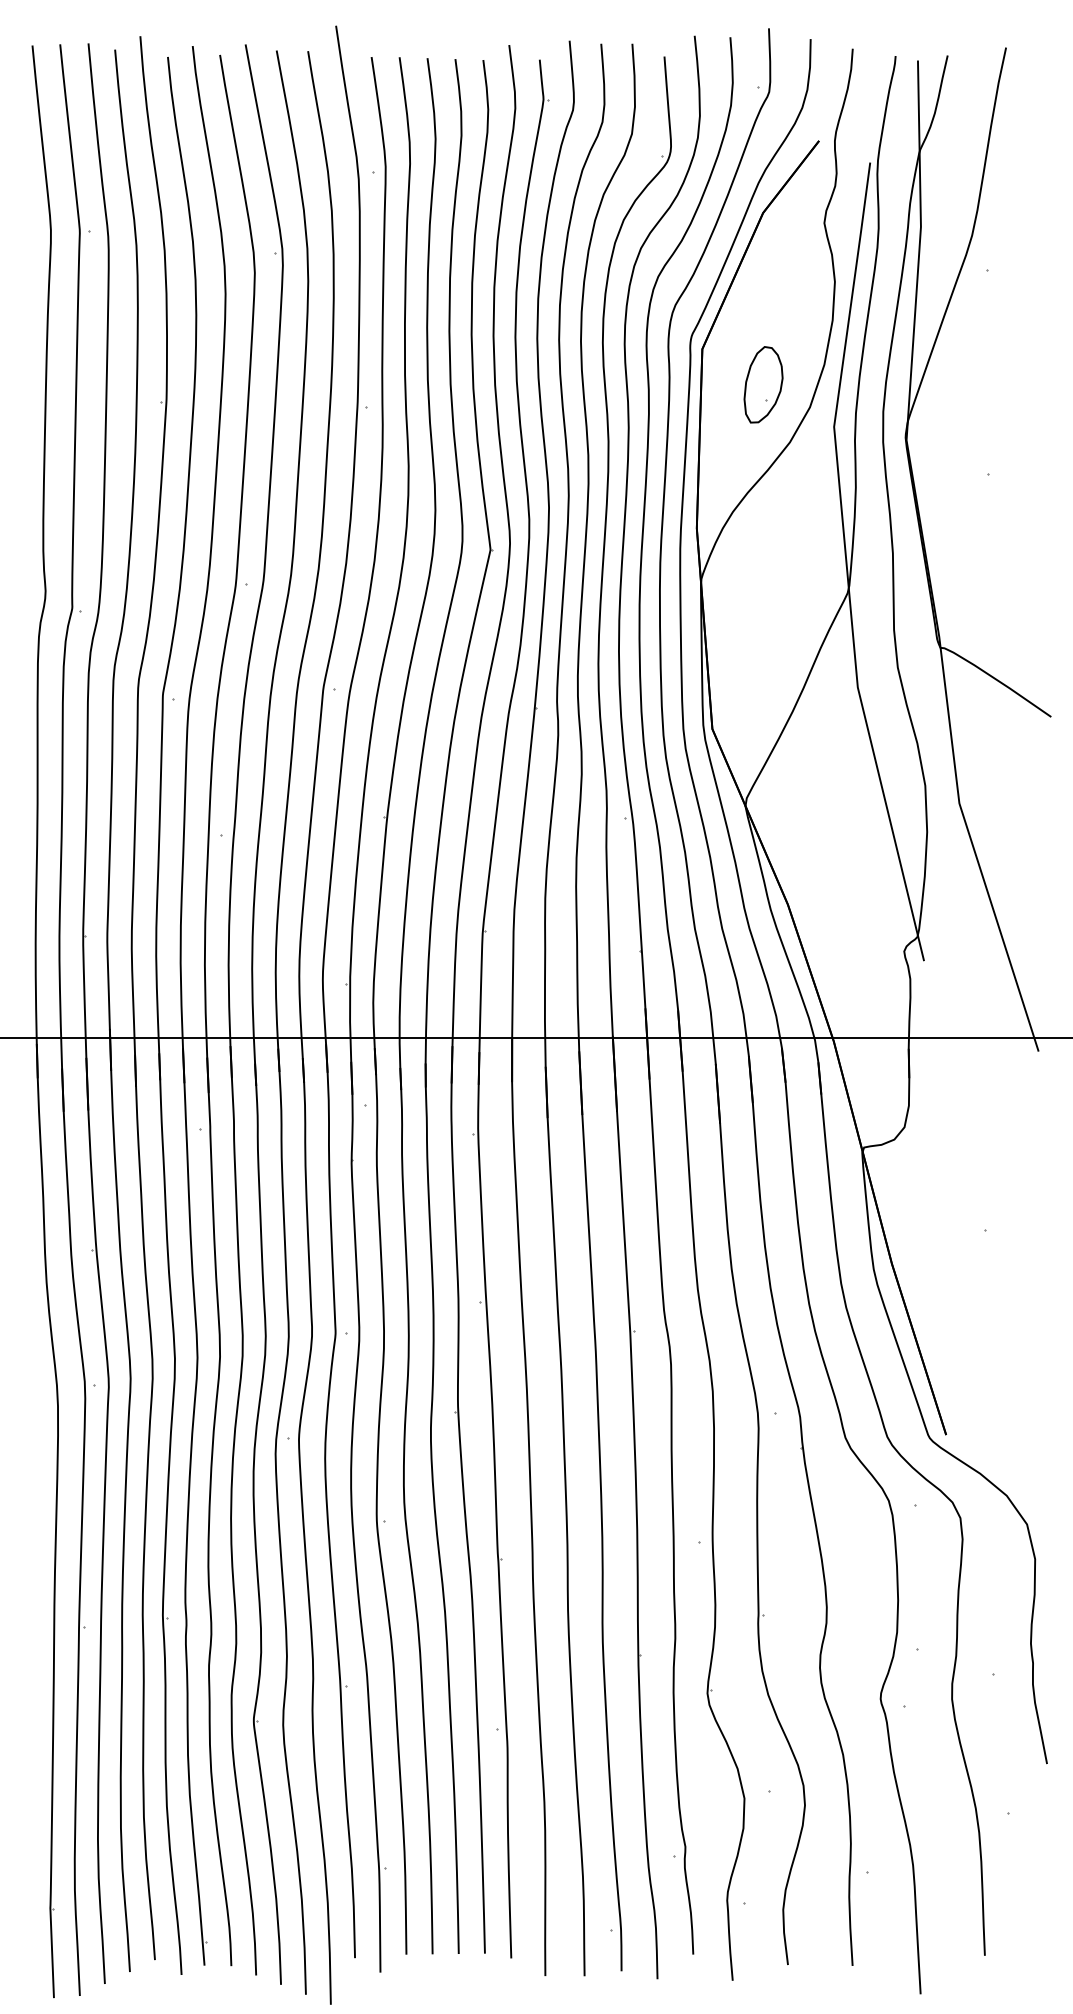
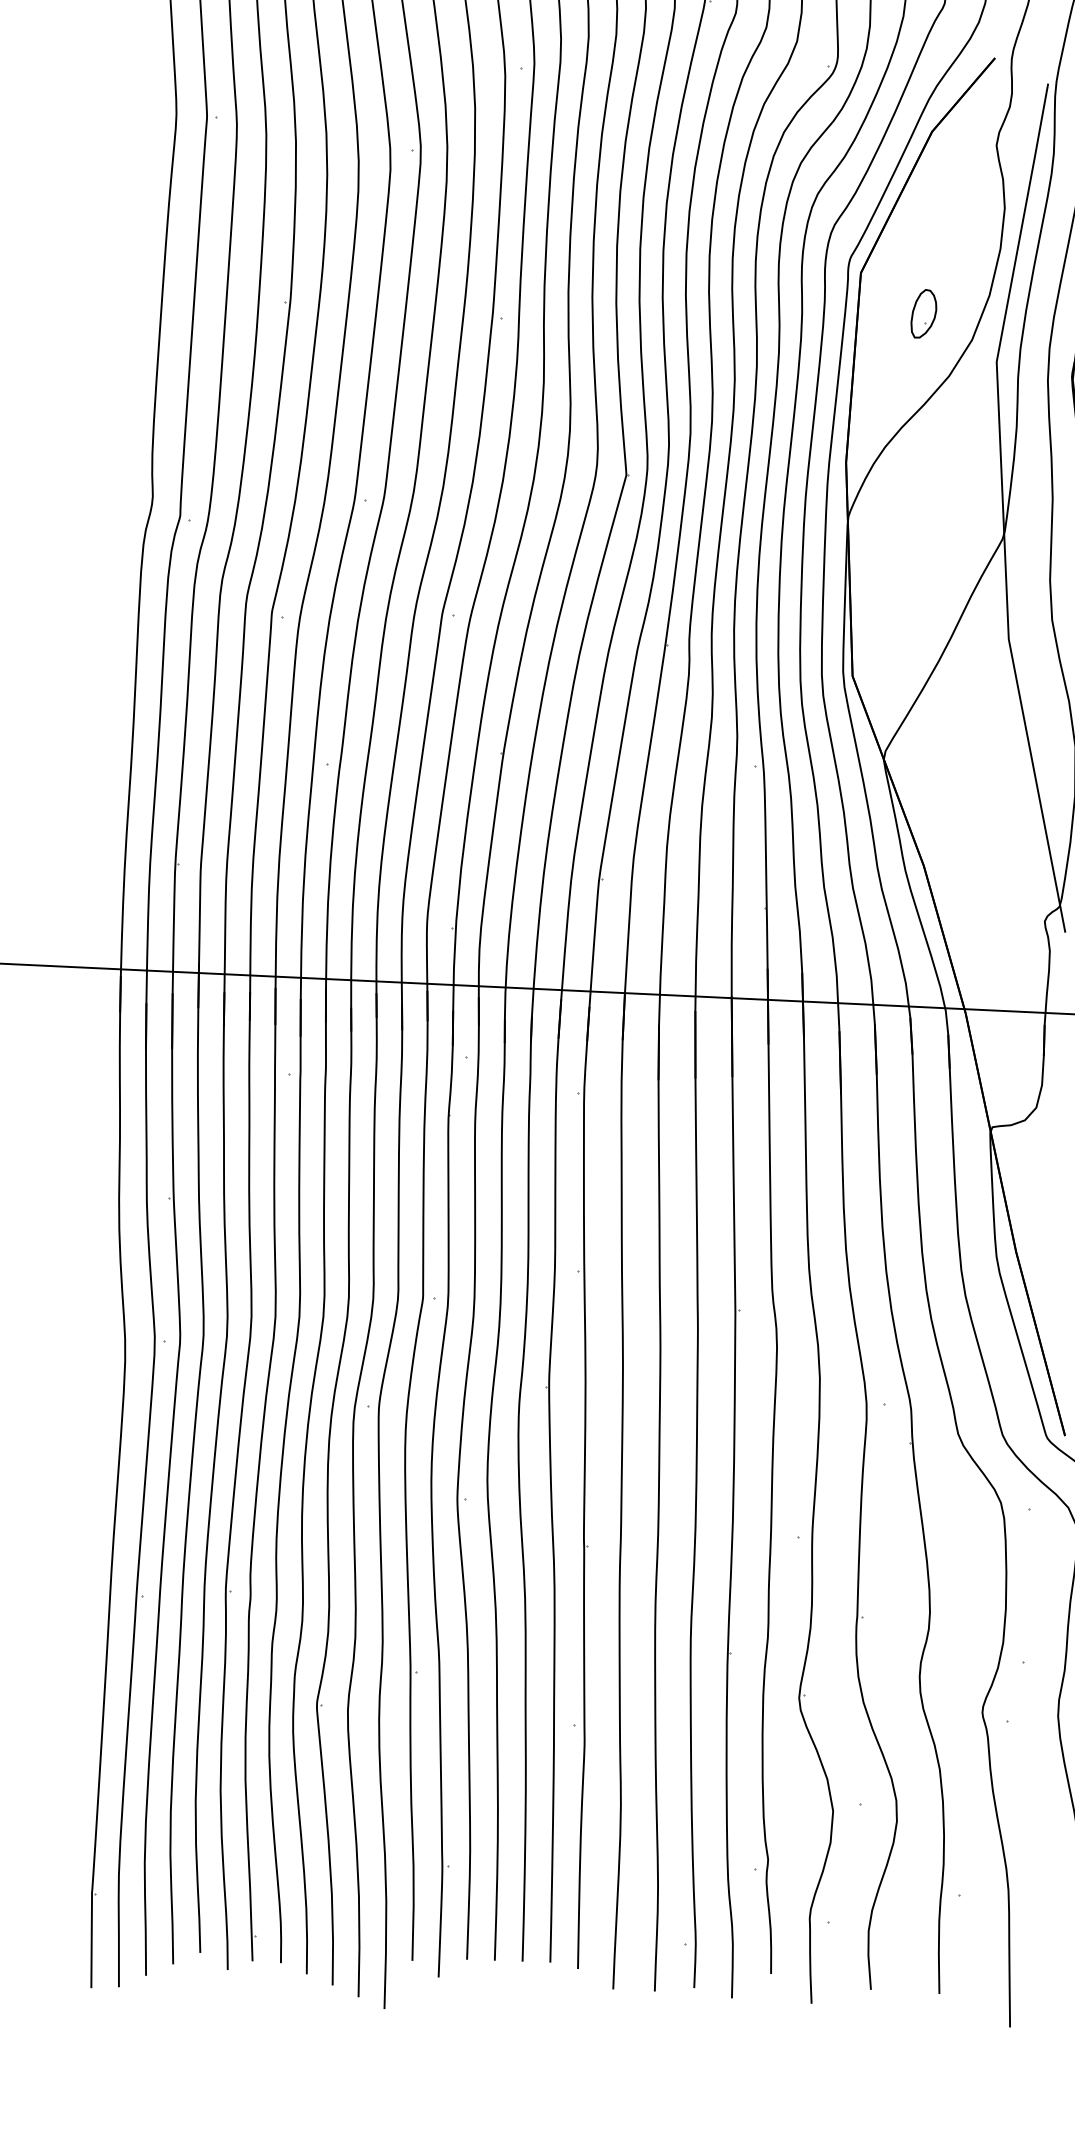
part: (763, 384) -> (923, 313), size x0.6

